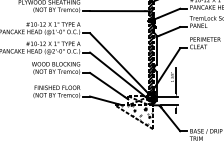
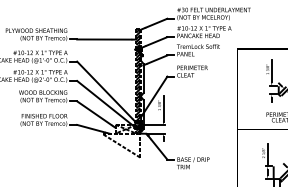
hatch: (137, 114) -> (124, 142), removed

